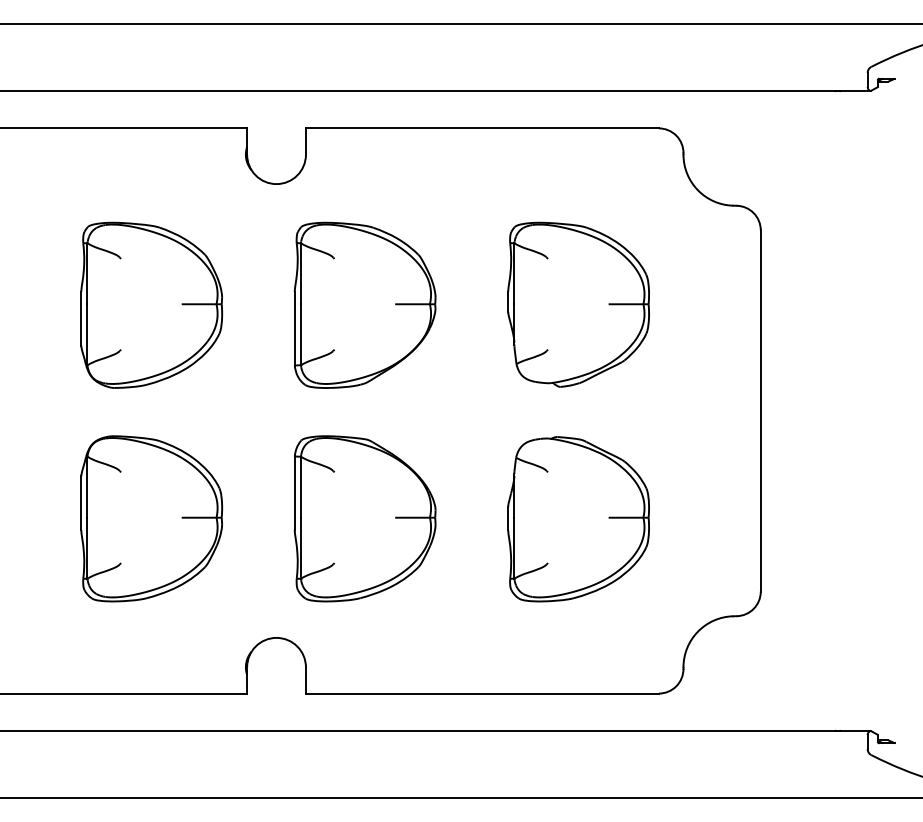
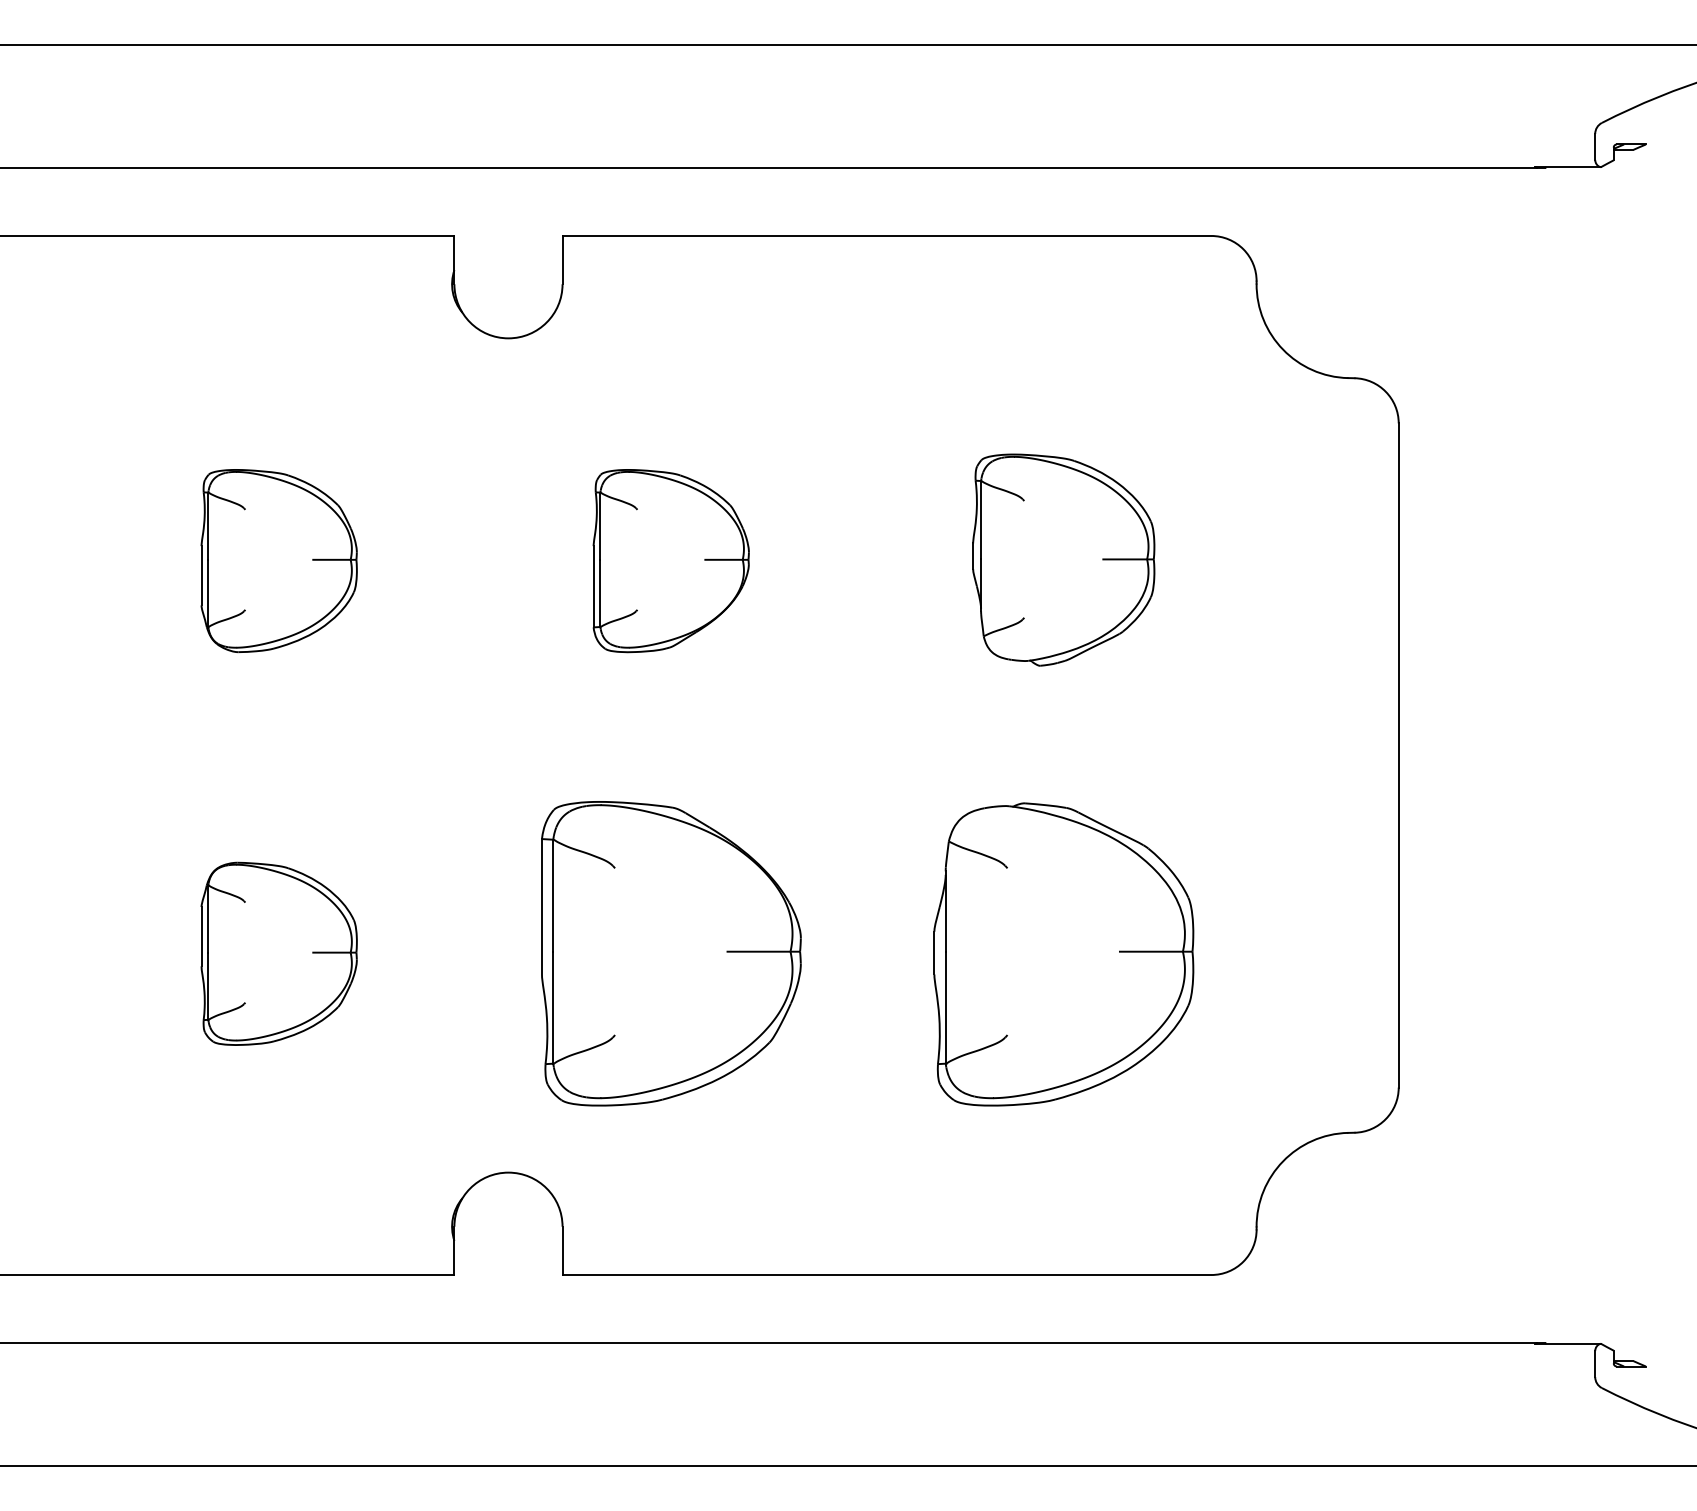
part: (151, 304) -> (278, 559), size x0.6
part: (364, 304) -> (670, 559), size x0.6
part: (578, 304) -> (1063, 559), size x0.7
part: (151, 518) -> (278, 953), size x0.6

